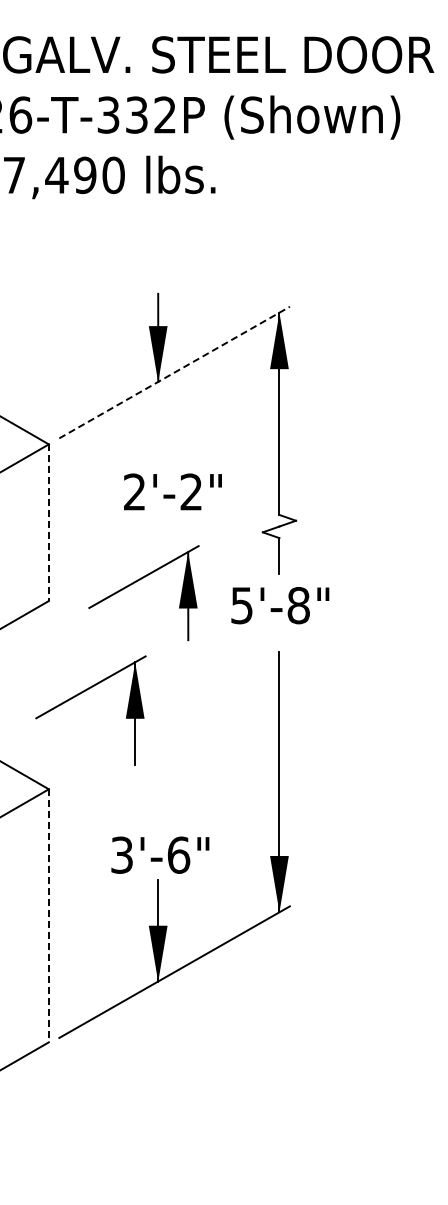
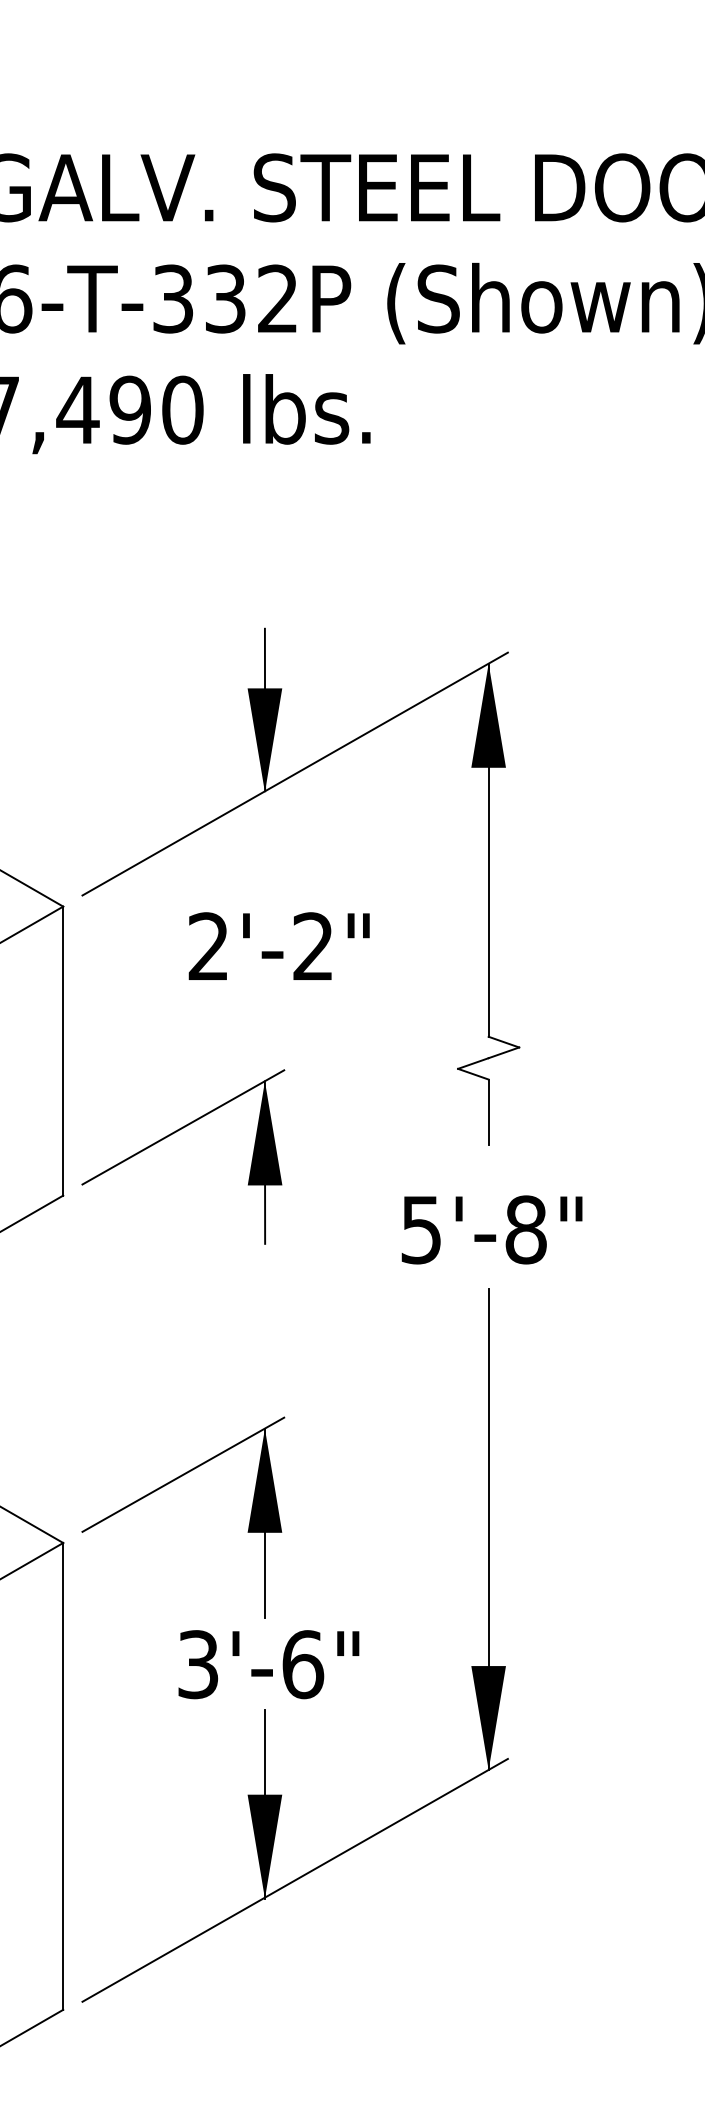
line: (174, 372) -> (295, 773), dashed -> solid
text: (172, 491) -> (278, 945), moved
line: (48, 523) -> (62, 1052), dashed -> solid
part: (138, 581) -> (173, 1135), moved
text: (280, 605) -> (492, 1229), moved
part: (82, 693) -> (167, 1486), moved
line: (48, 915) -> (62, 1775), dashed -> solid

